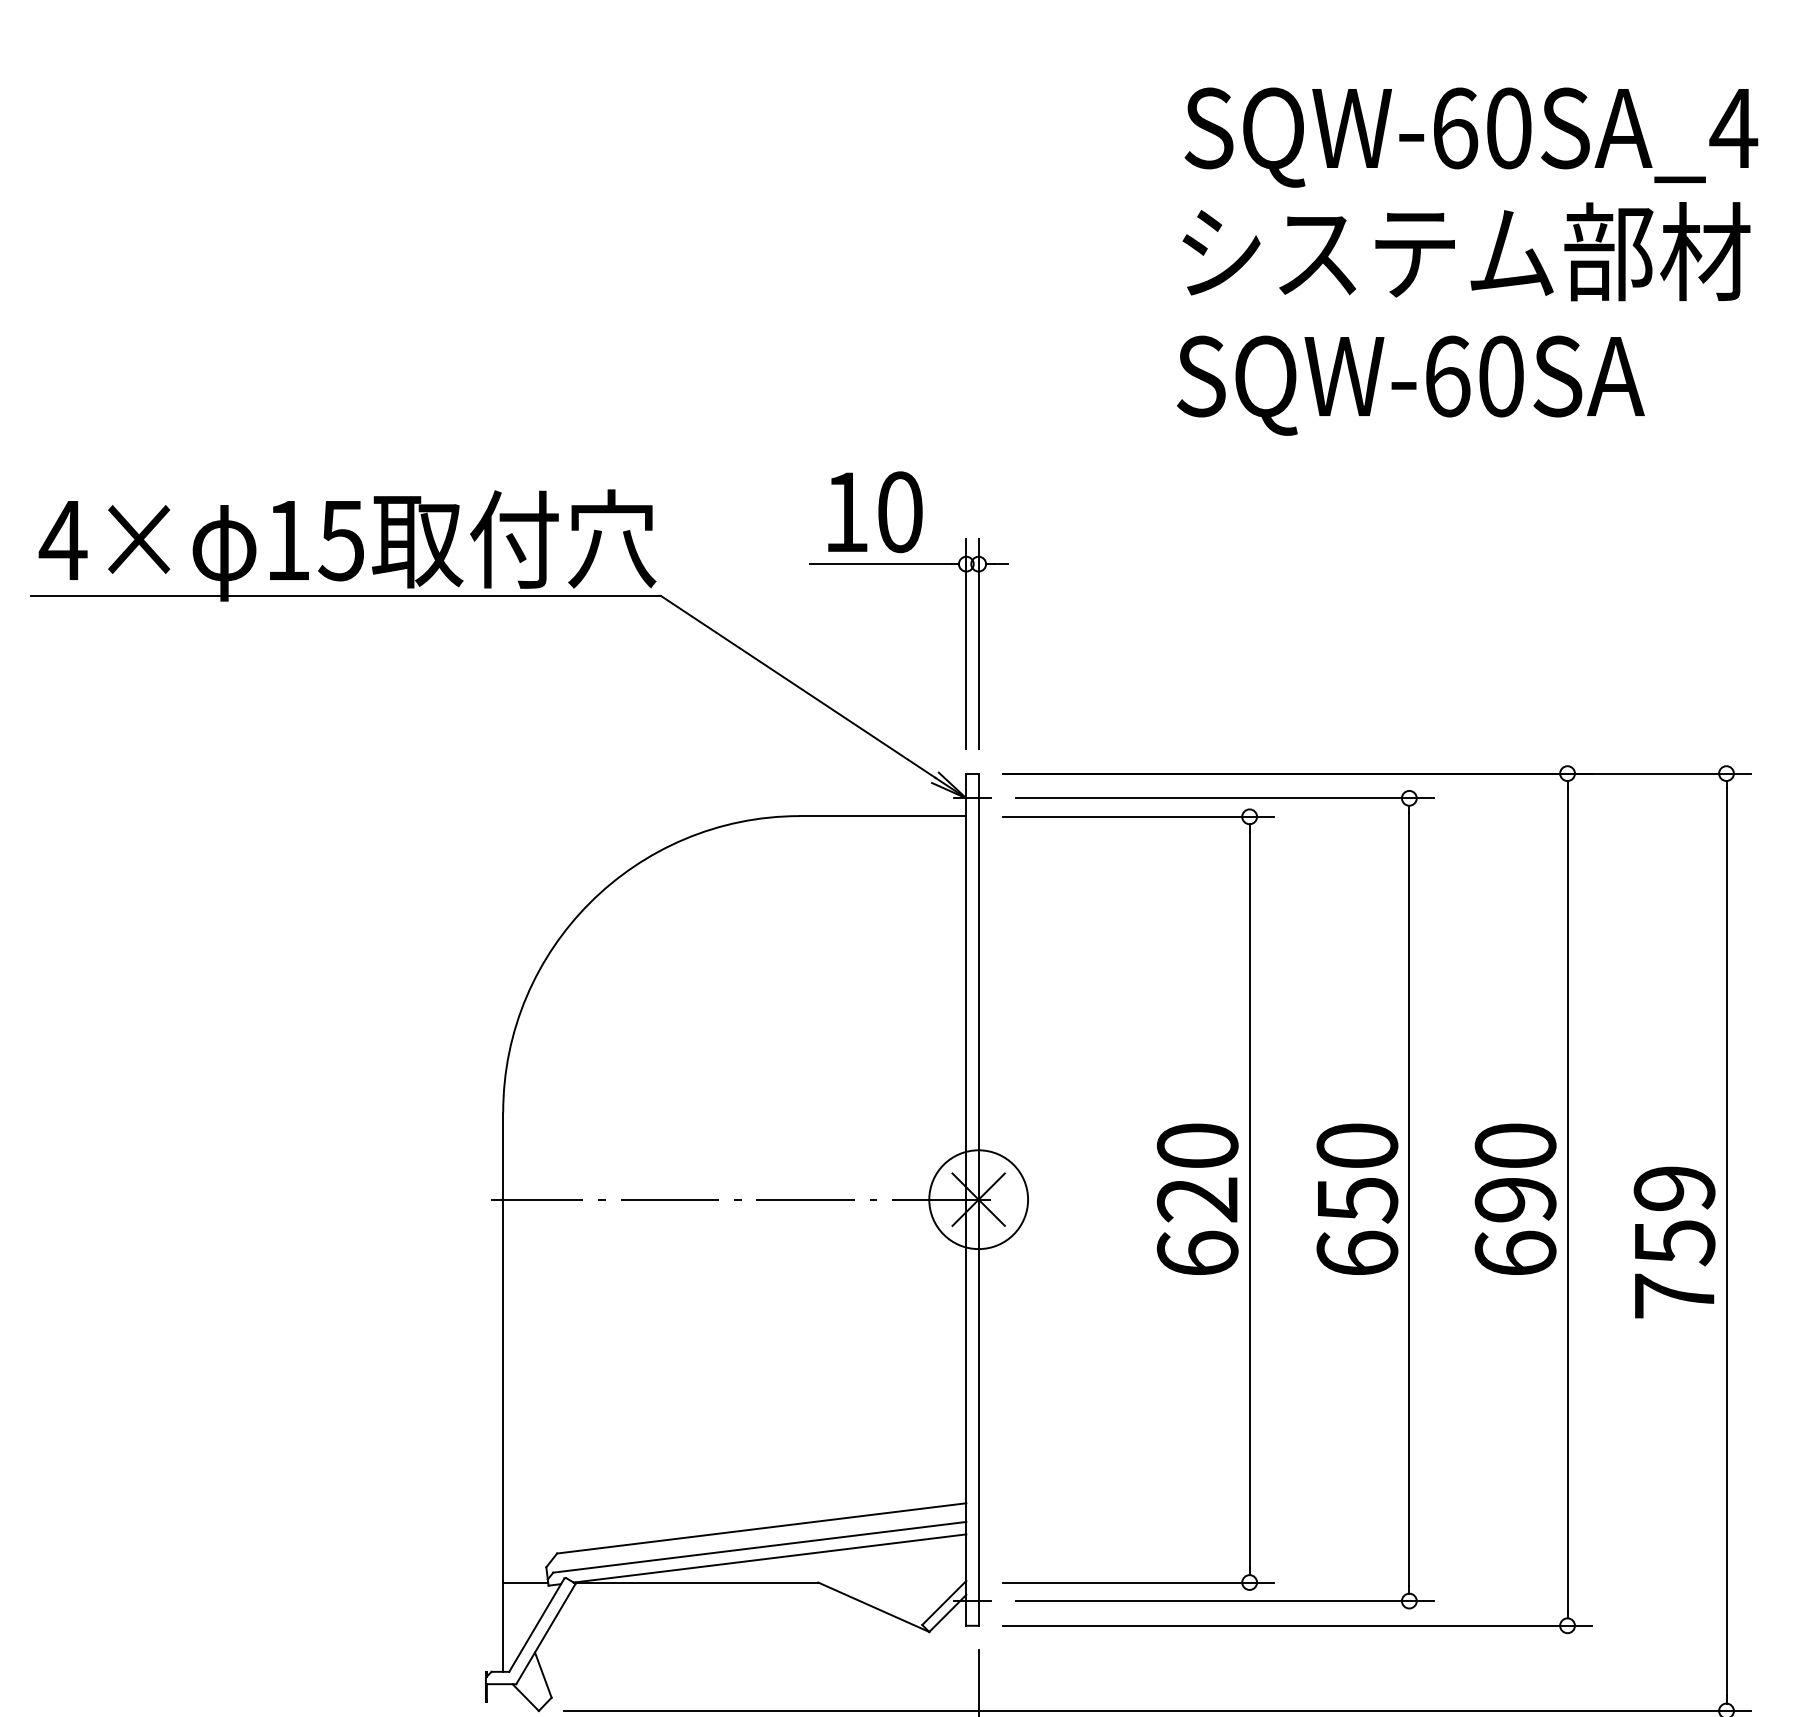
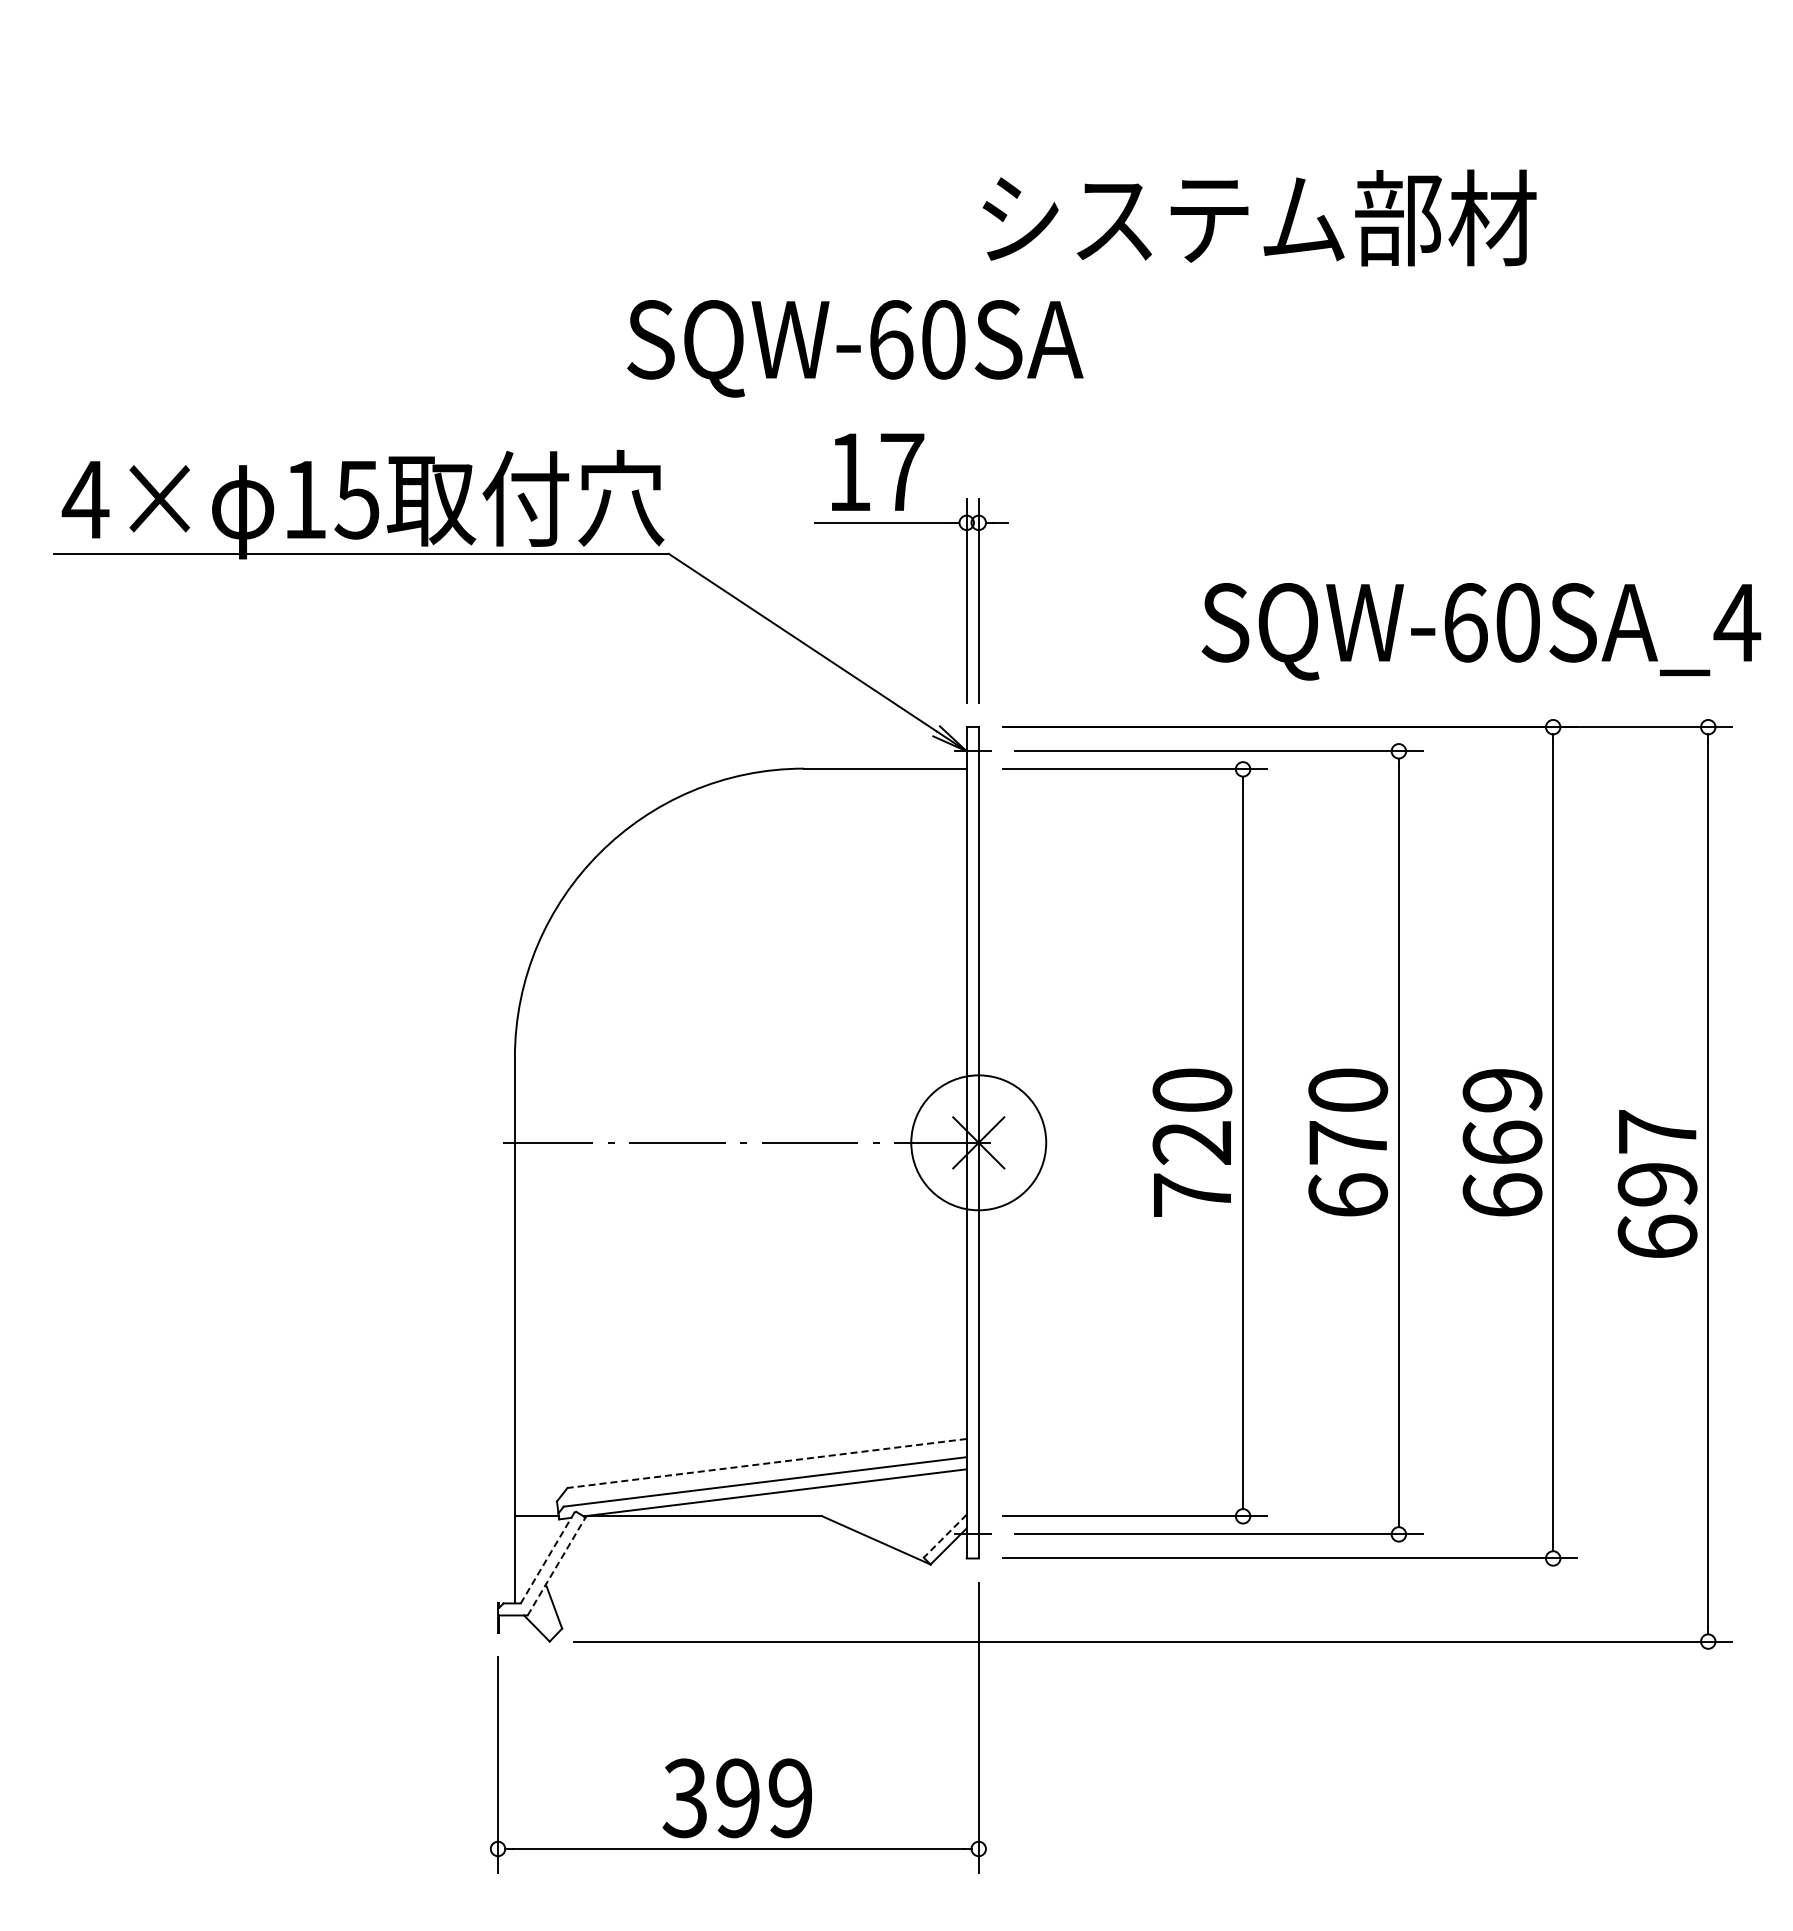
text: (1471, 137) -> (1481, 631), moved
text: (1466, 251) -> (1259, 217), moved
text: (1411, 385) -> (855, 348), moved
text: (900, 512) -> (902, 472), 10 -> 17
text: (1515, 1172) -> (1502, 1116), 690 -> 669
circle: (978, 1199) -> (978, 1142), size x1.4
text: (1357, 1200) -> (1348, 1143), 650 -> 670
text: (1674, 1242) -> (1657, 1184), 759 -> 697
text: (1197, 1252) -> (1192, 1194), 620 -> 720
line: (761, 1528) -> (766, 1463), solid -> dashed
line: (943, 1603) -> (944, 1536), solid -> dashed
line: (536, 1624) -> (547, 1557), solid -> dashed
line: (545, 1633) -> (556, 1566), solid -> dashed

